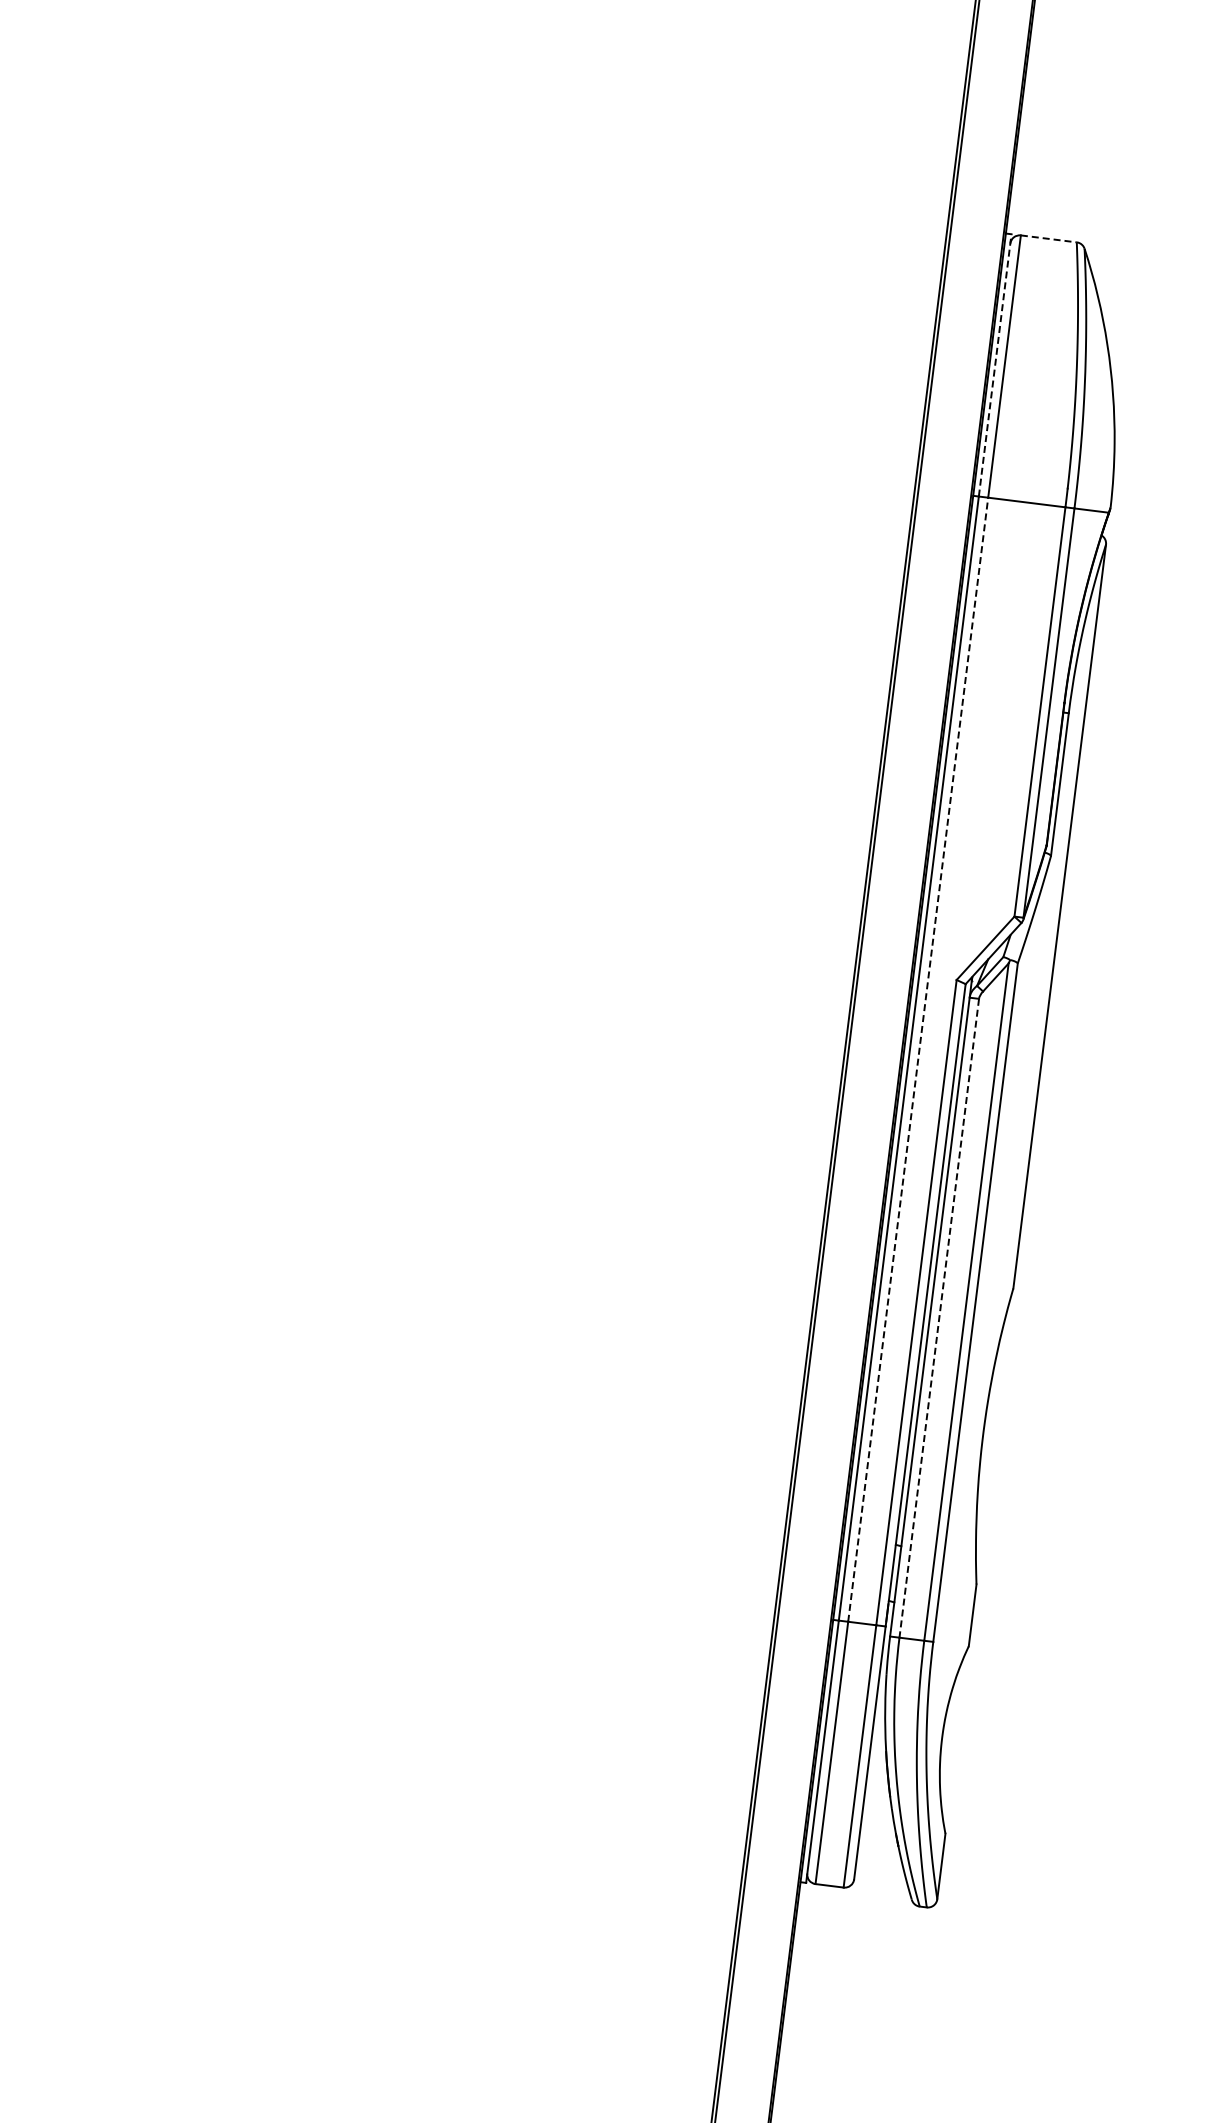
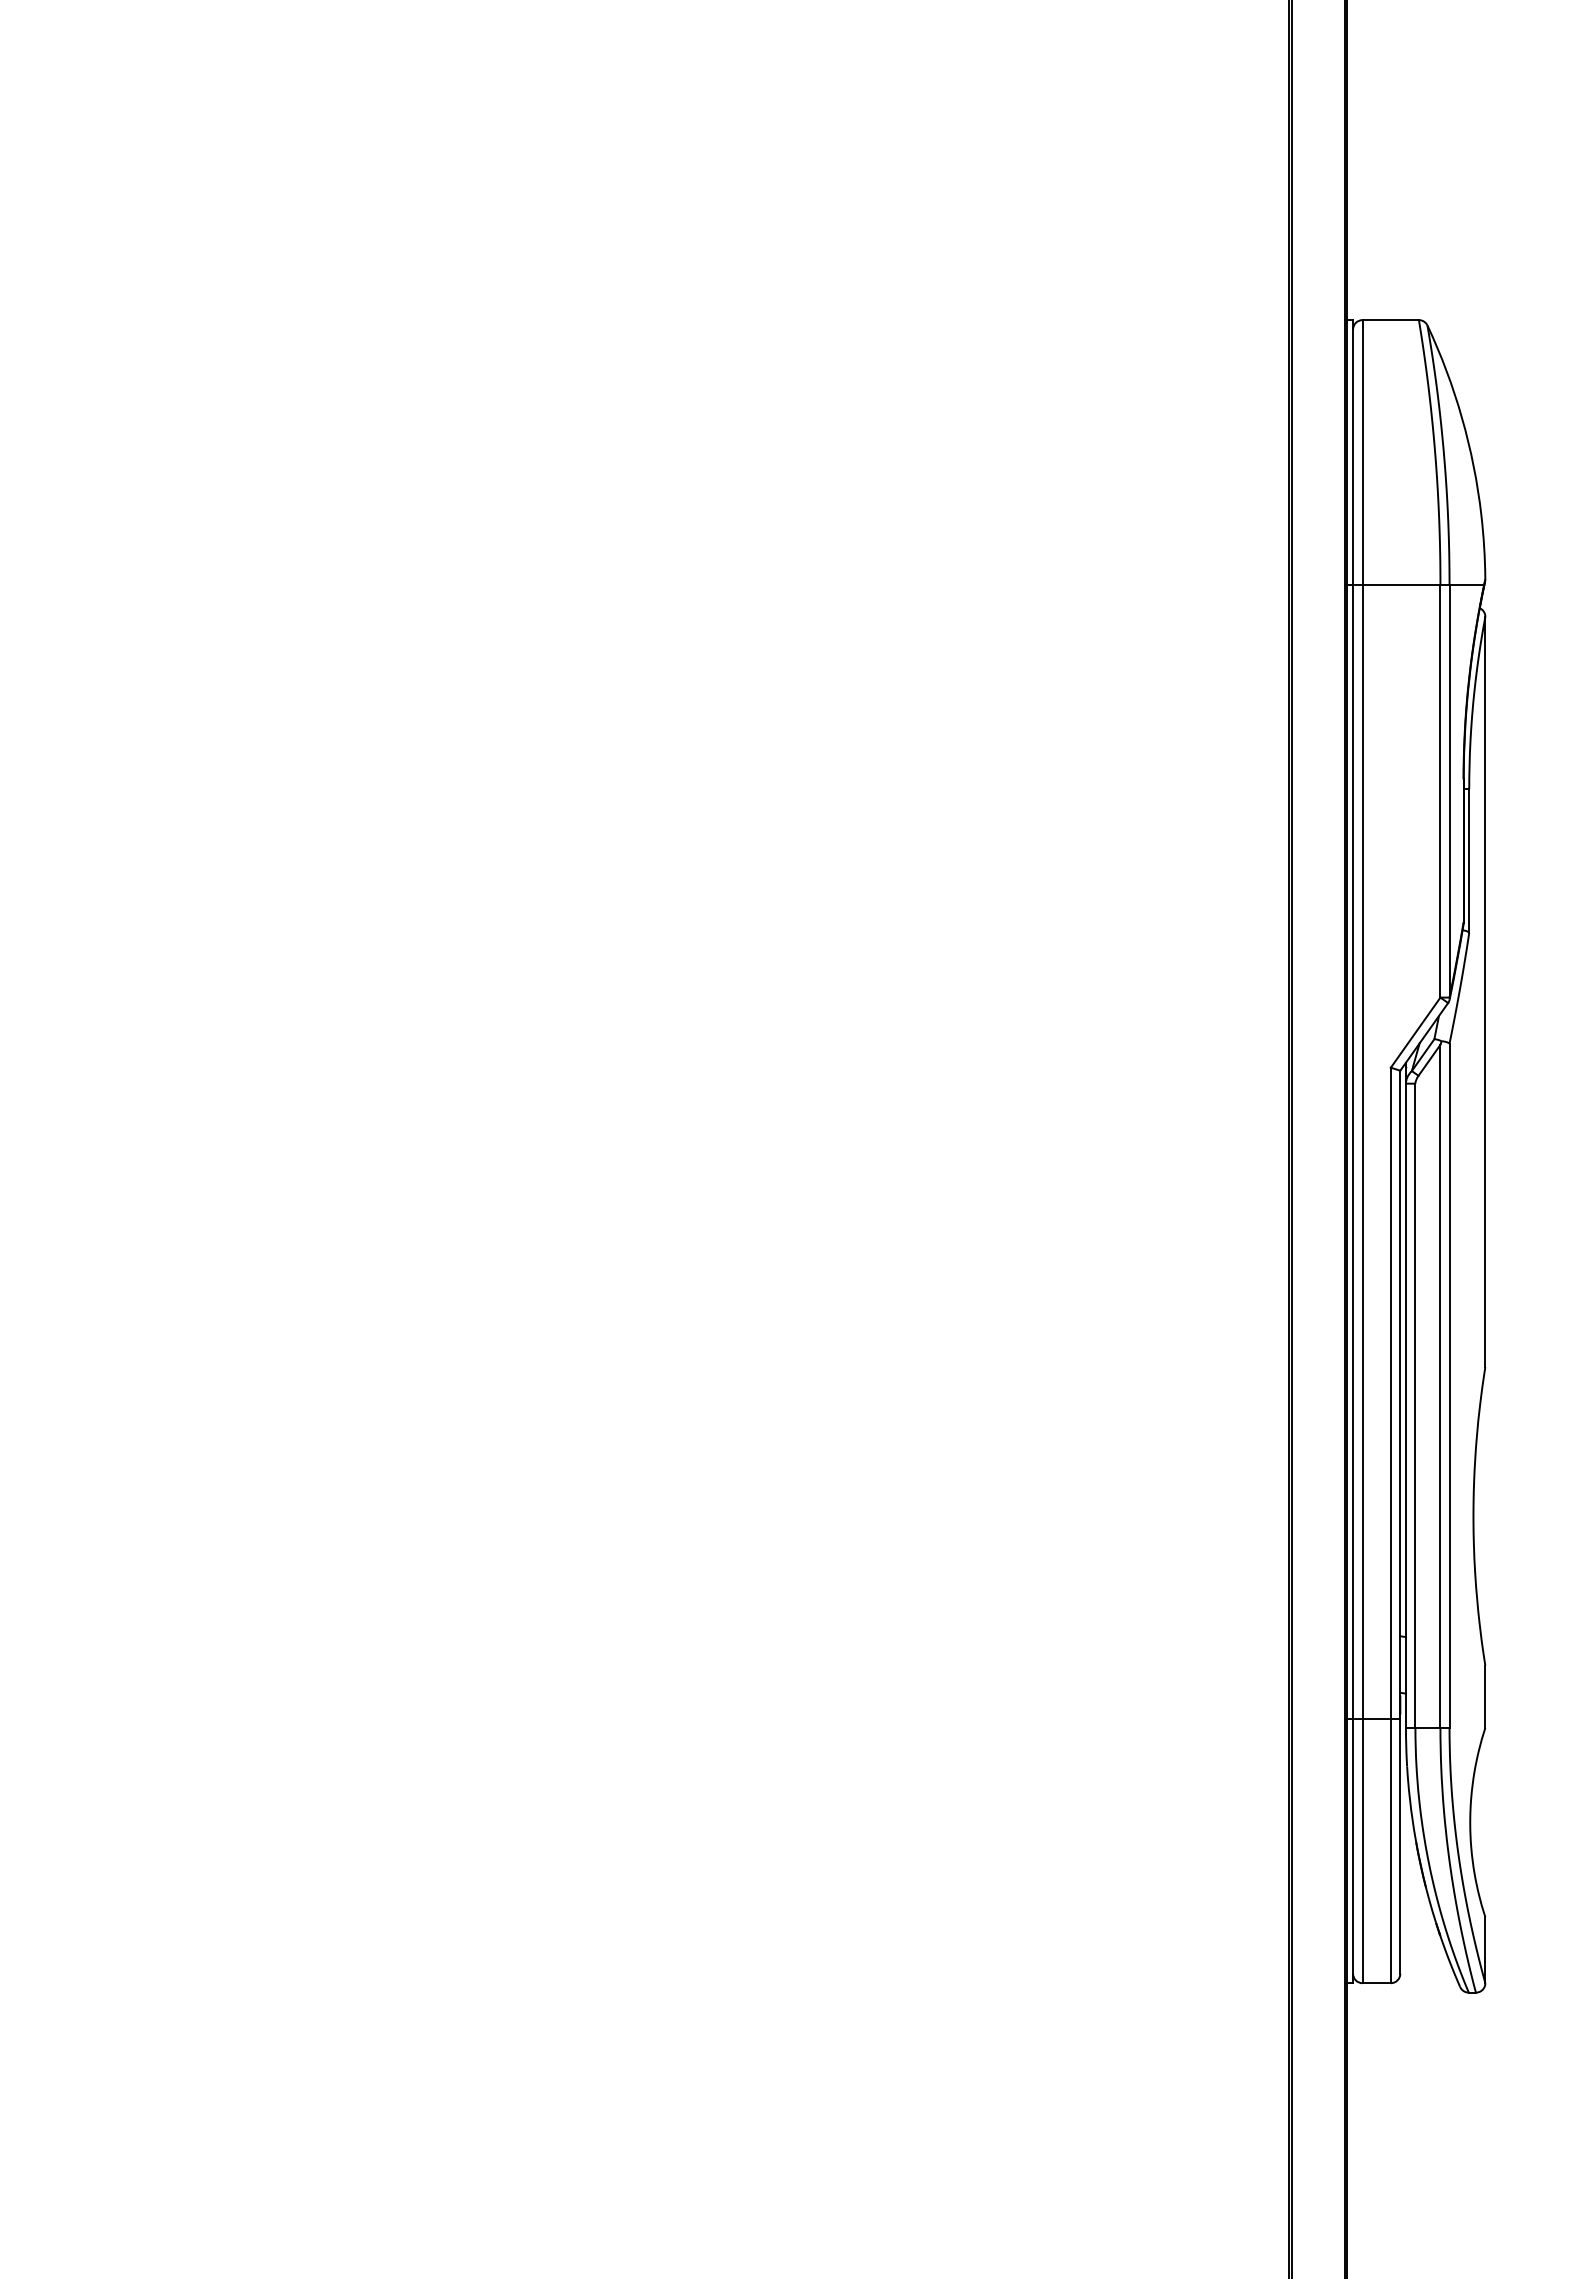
line: (1049, 239) -> (1391, 320), dashed -> solid
line: (995, 364) -> (1353, 451), dashed -> solid
line: (918, 1059) -> (1362, 1151), dashed -> solid
line: (939, 1318) -> (1415, 1406), dashed -> solid

